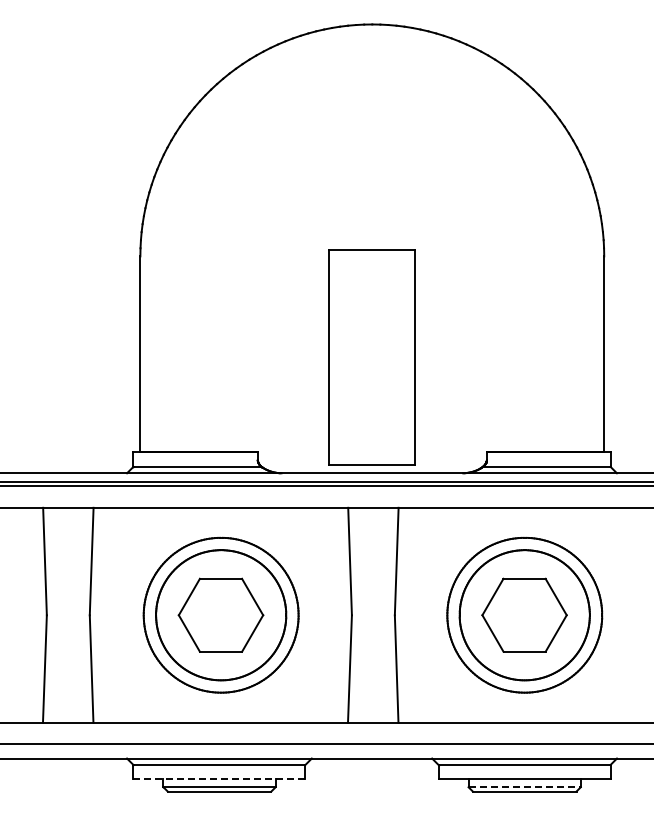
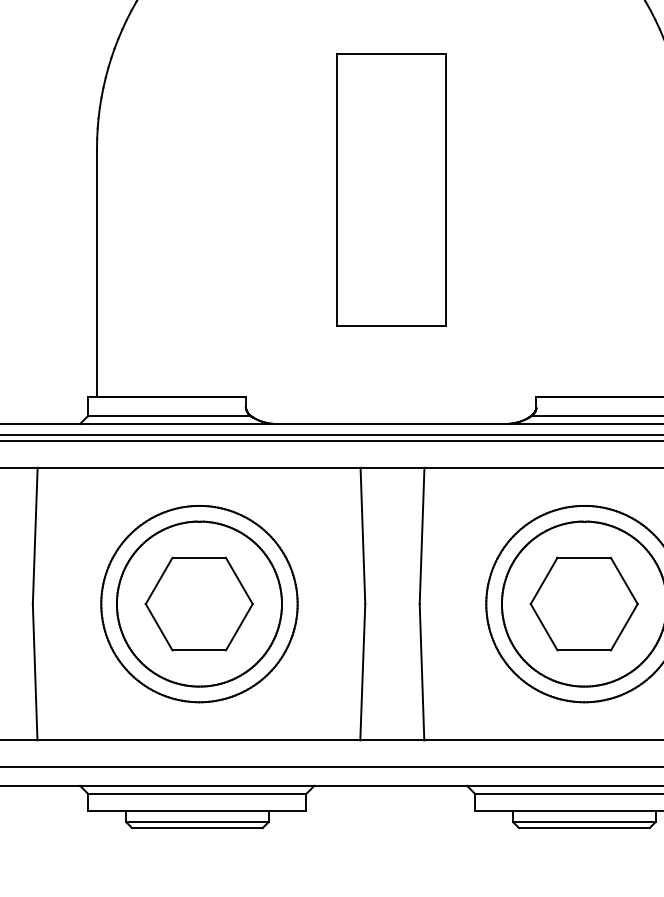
part: (371, 357) -> (390, 189), moved
line: (219, 778) -> (197, 811), dashed -> solid
line: (525, 787) -> (585, 822), dashed -> solid

